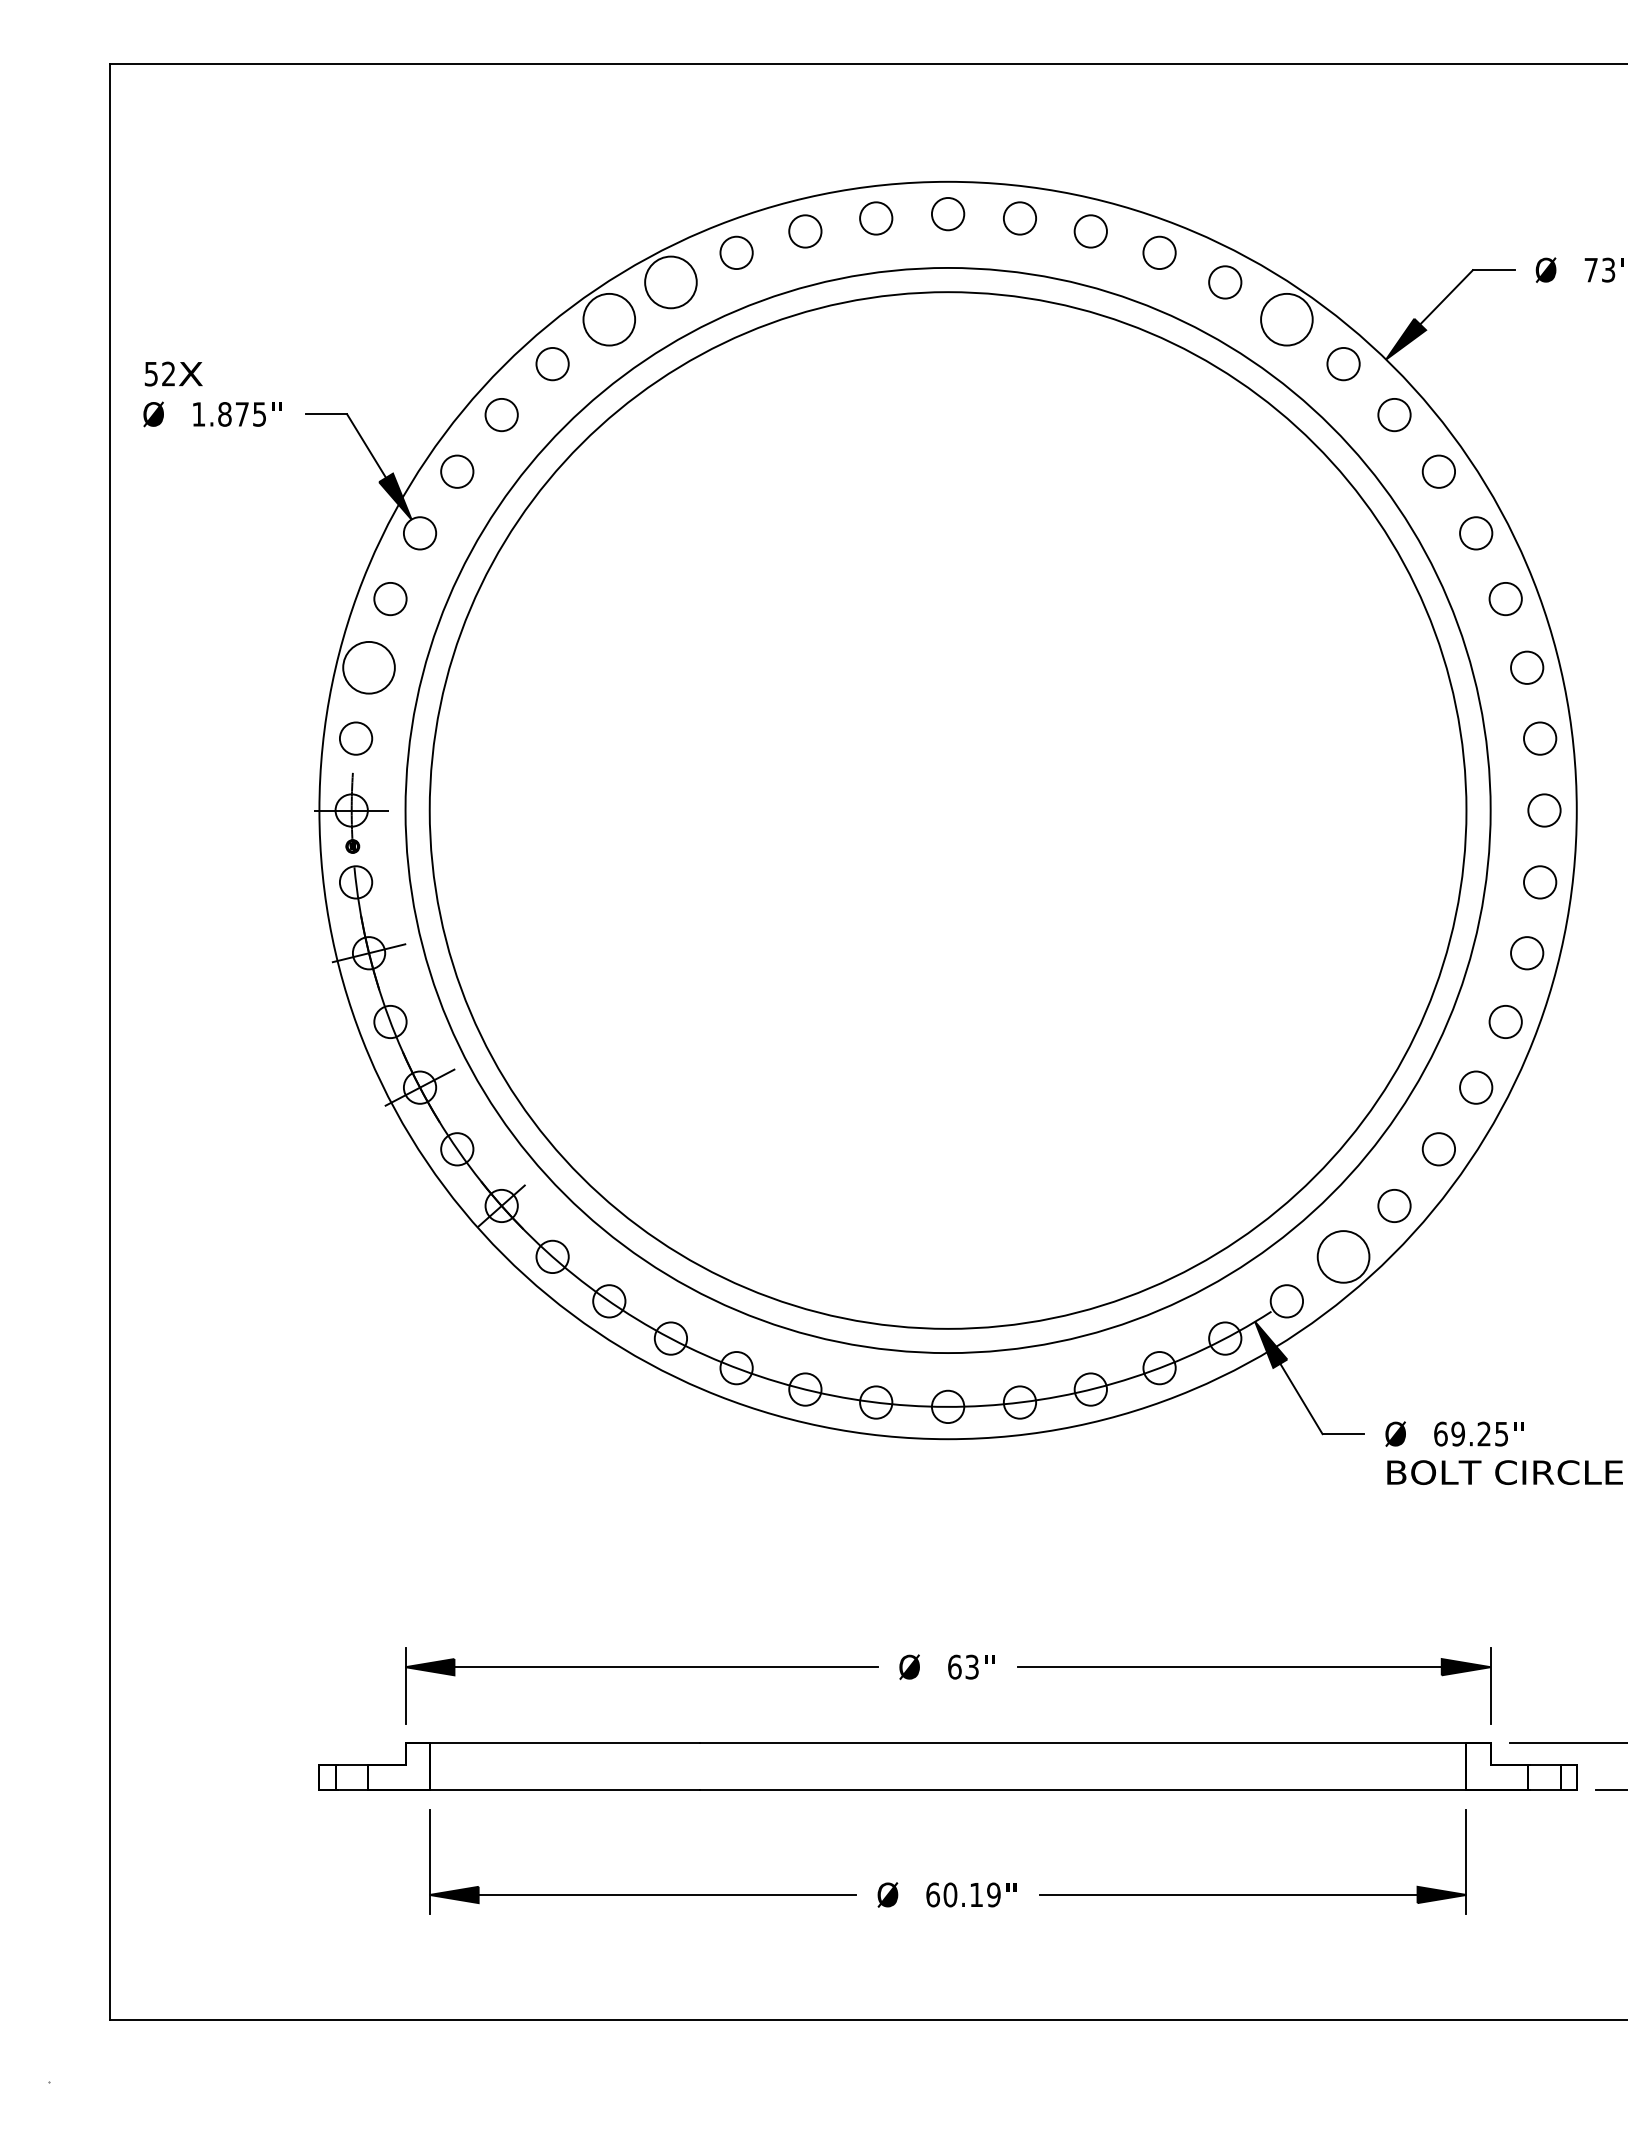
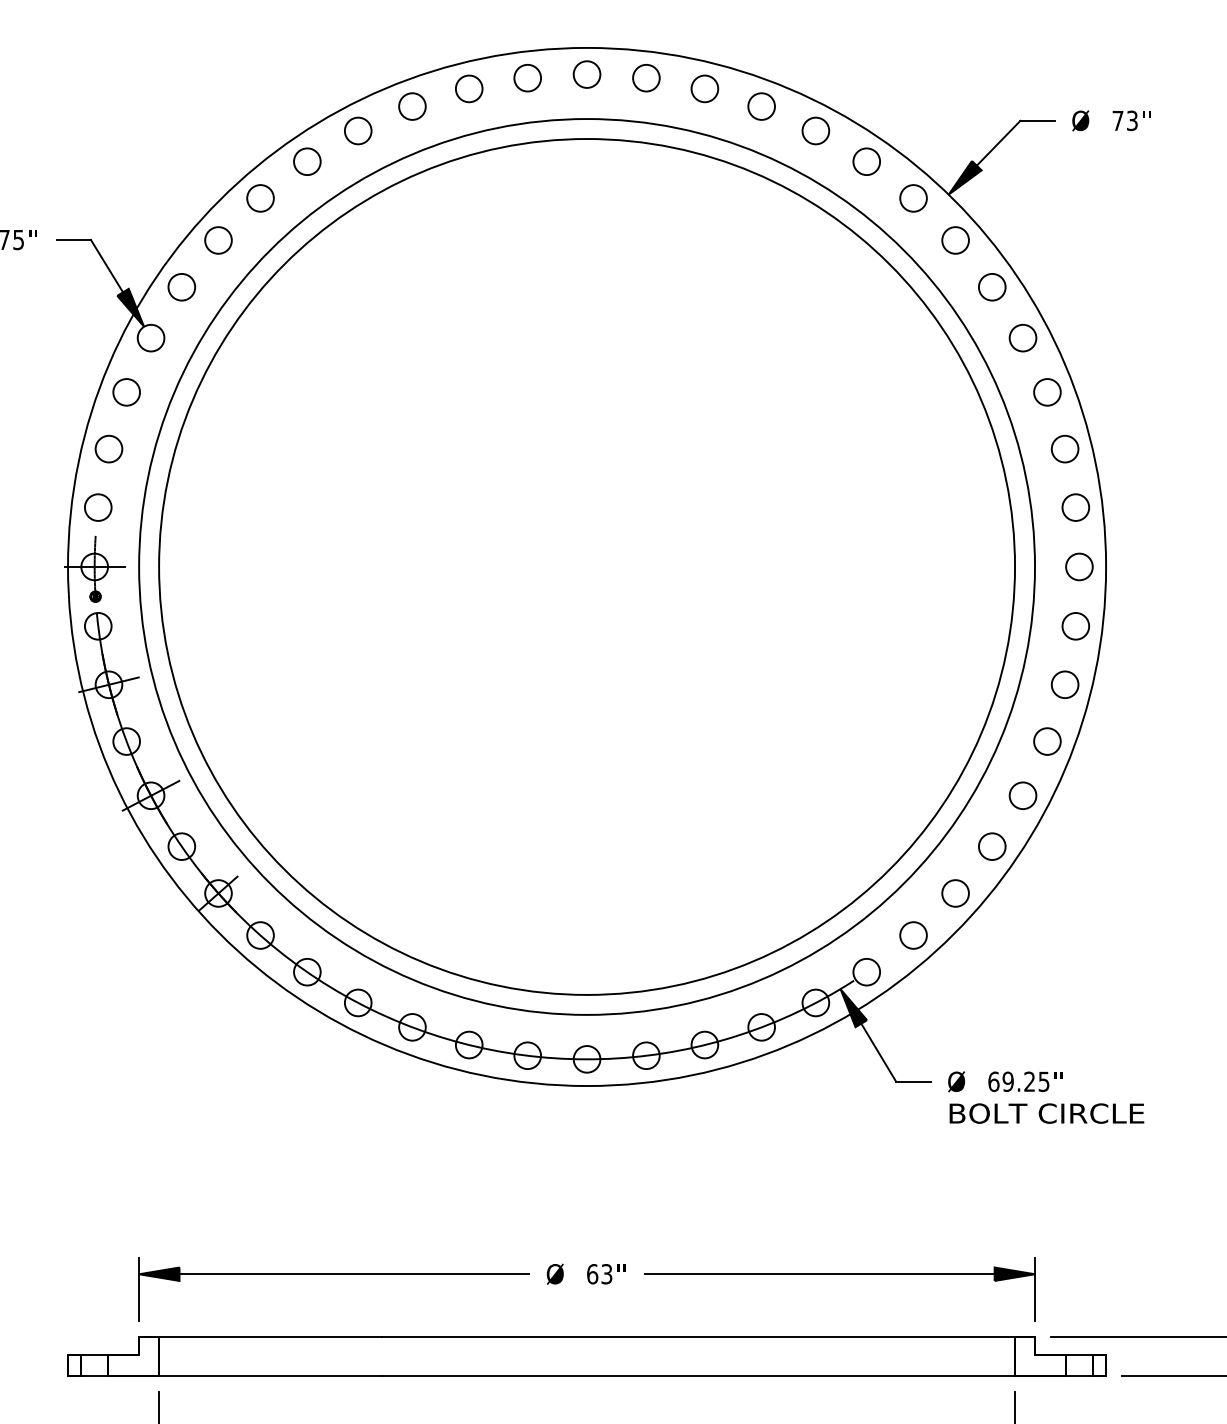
circle: (670, 282) -> (357, 131), size x0.62
circle: (609, 319) -> (307, 161), size x0.62
circle: (1286, 319) -> (866, 161), size x0.62
circle: (368, 667) -> (108, 448), size x0.62
circle: (1343, 1256) -> (913, 935), size x0.62

